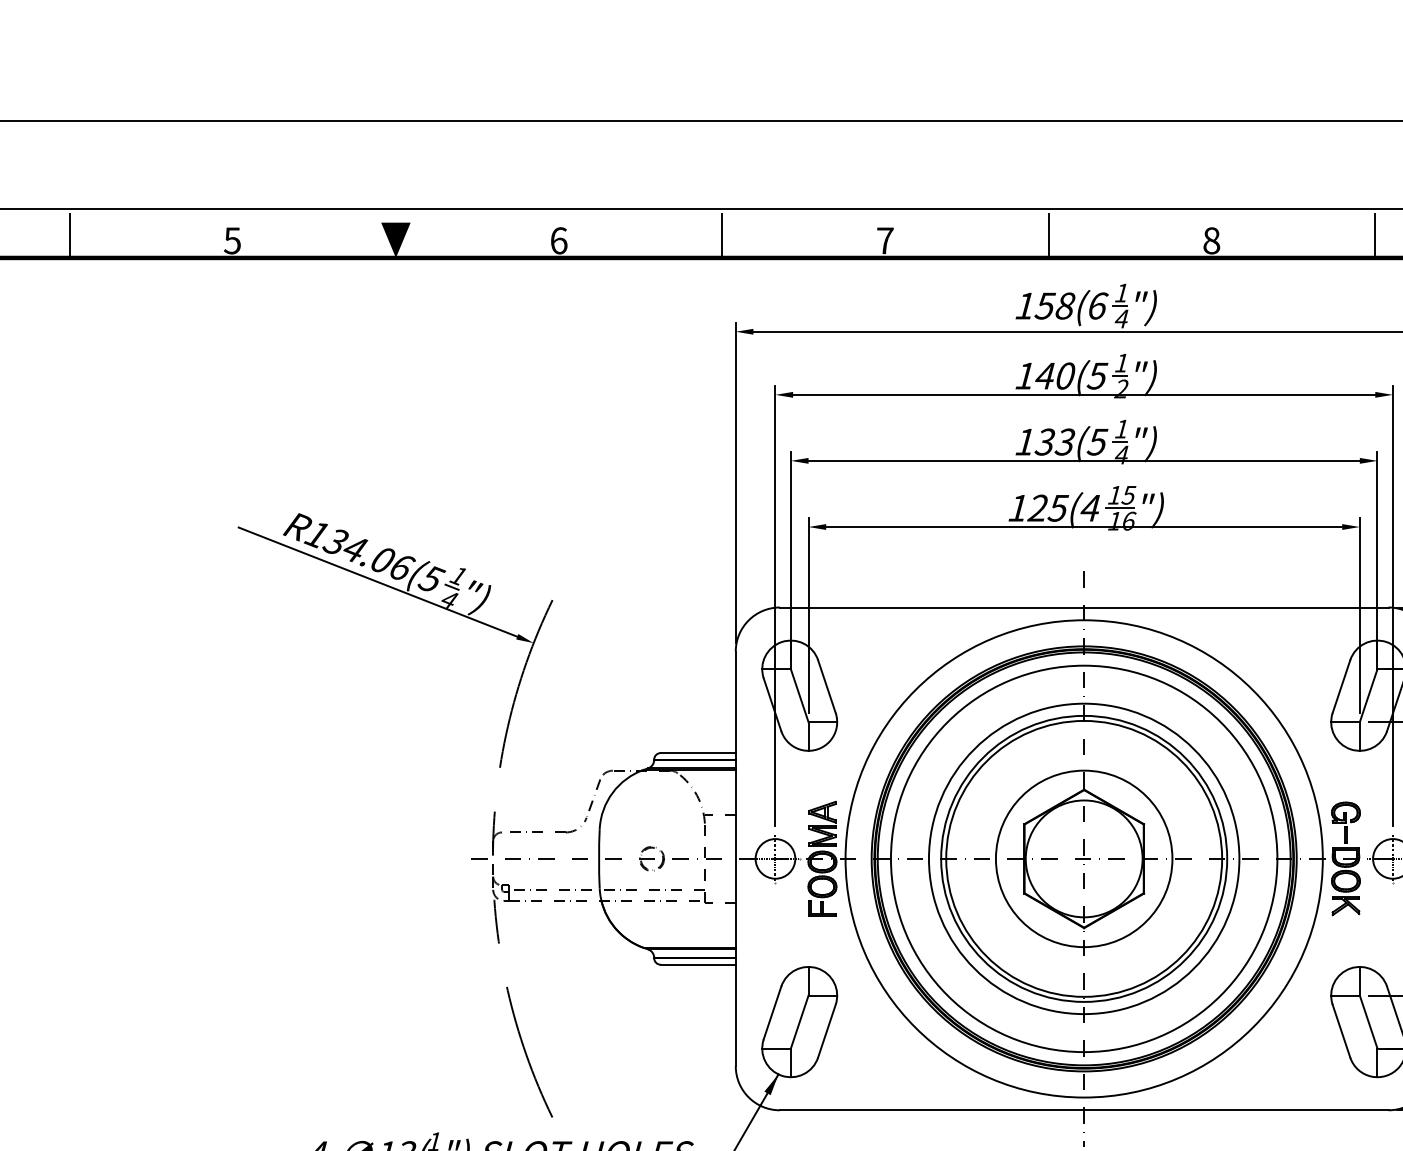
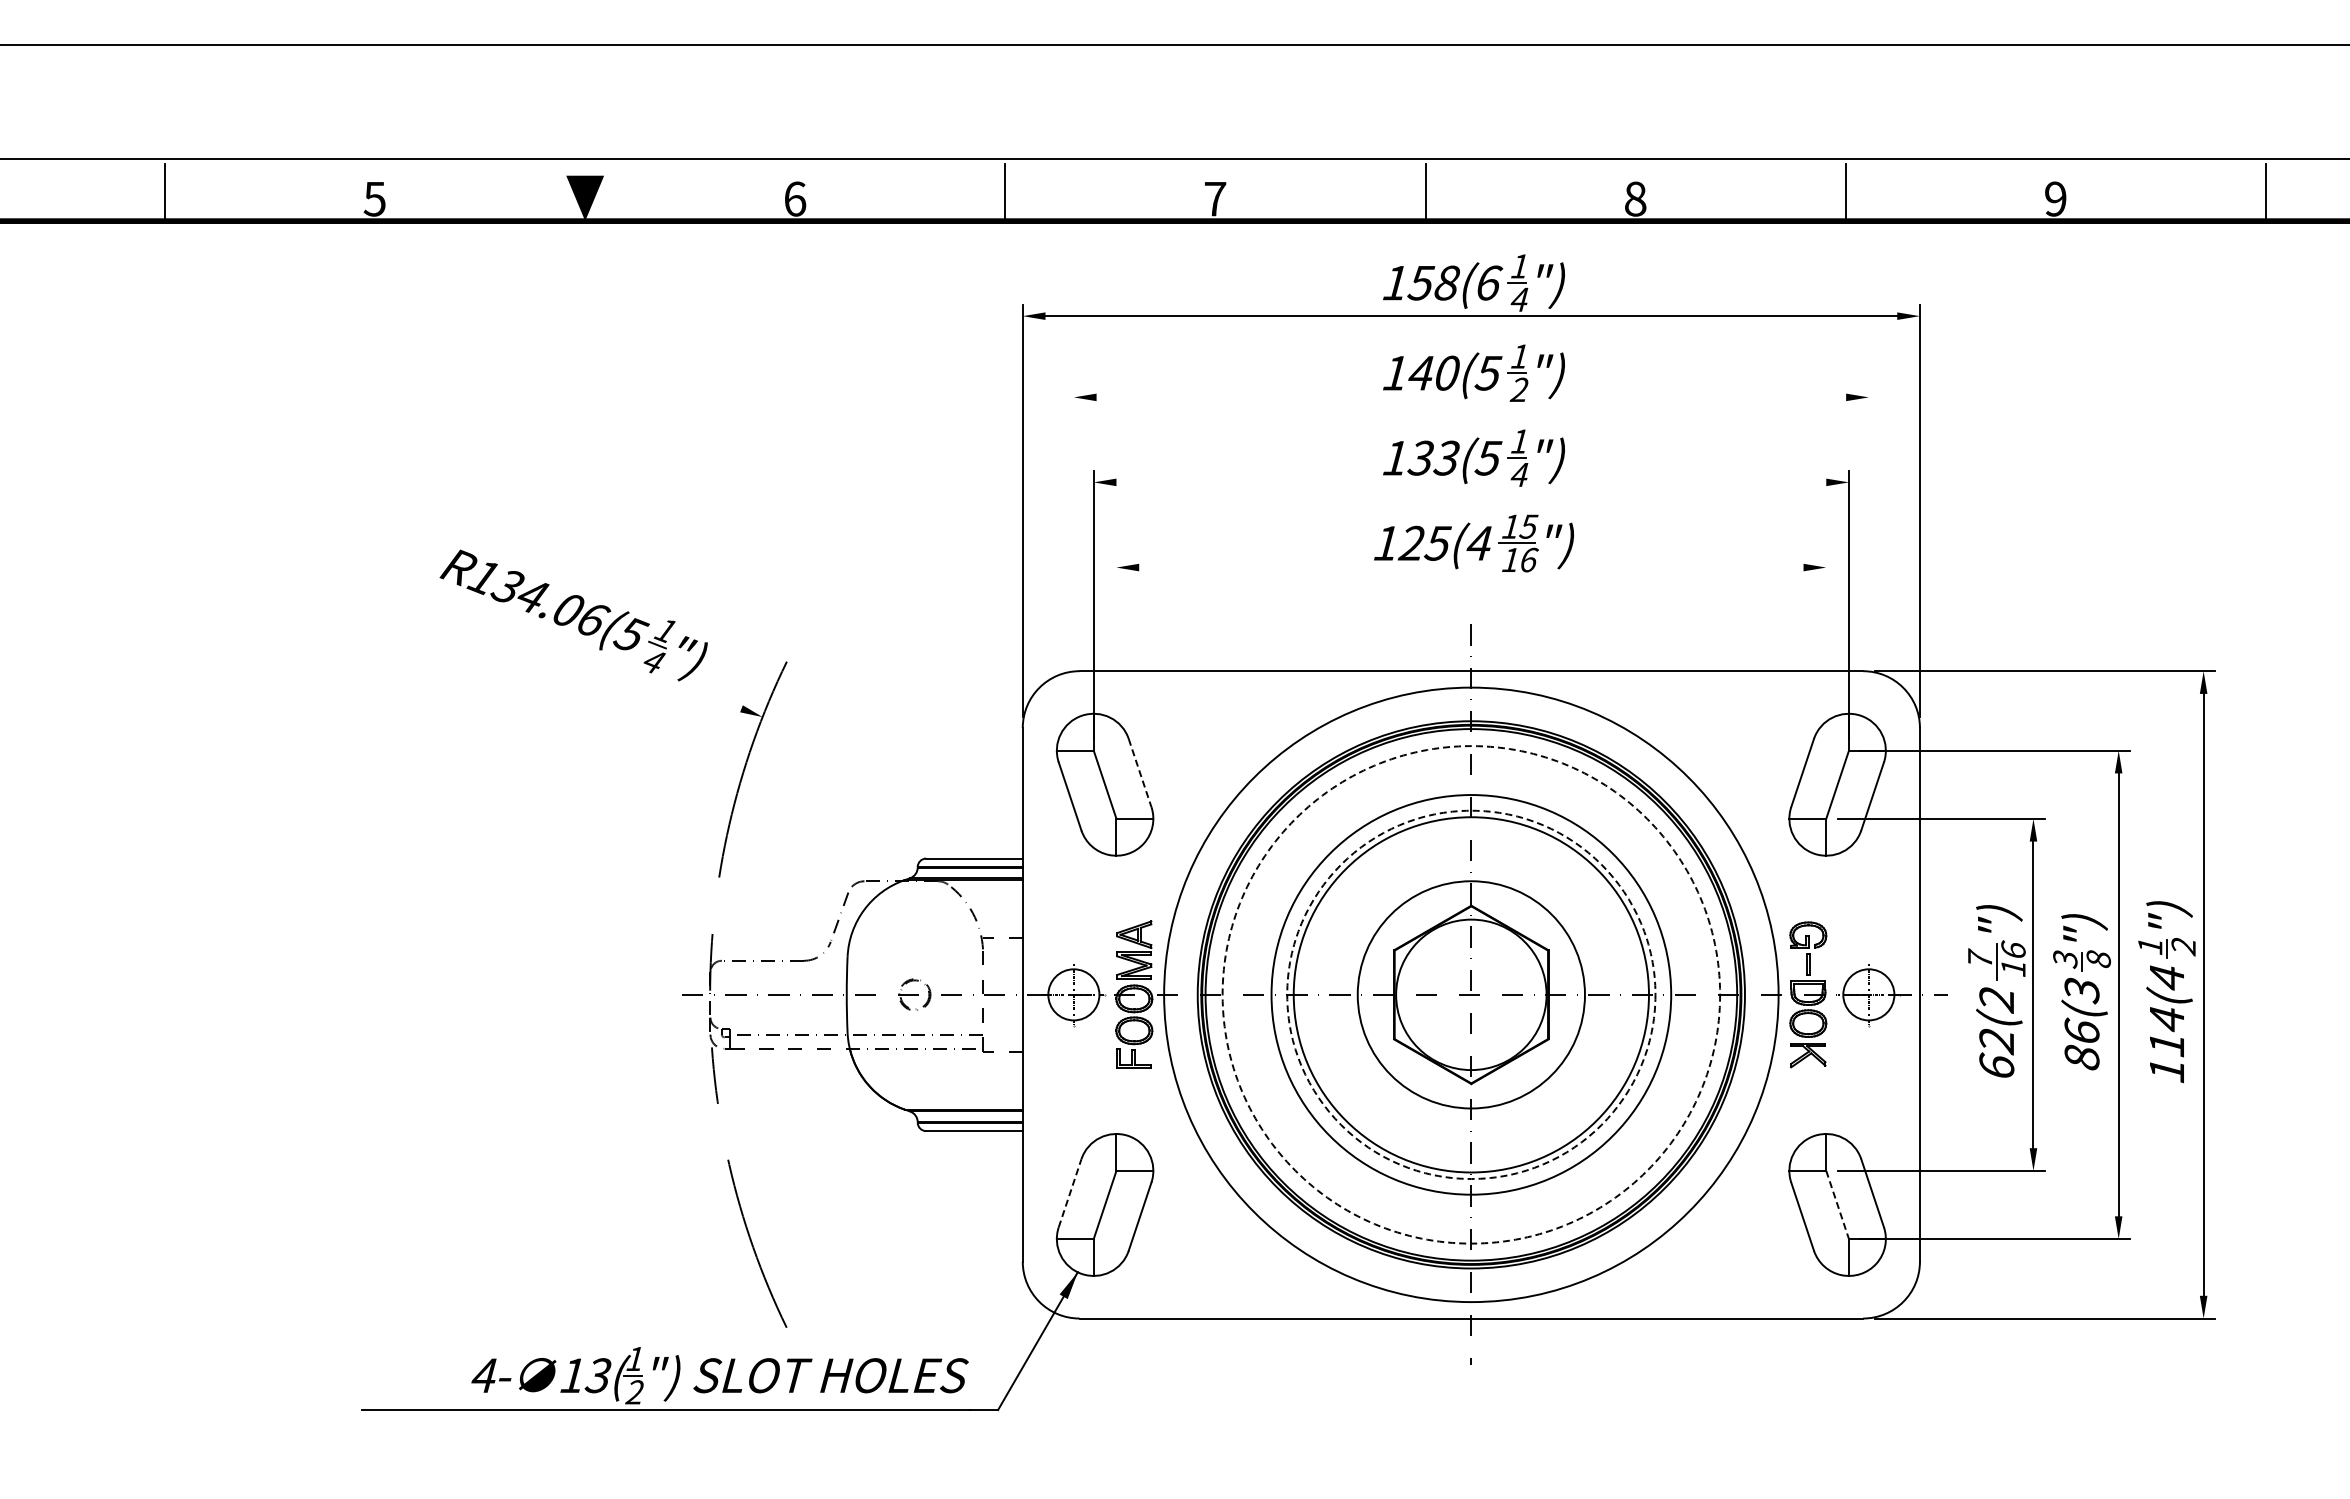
line: (1084, 394) -> (1471, 397), removed
line: (1084, 460) -> (1471, 482), removed
line: (1084, 526) -> (1471, 567), removed
line: (377, 582) -> (561, 638), removed
line: (775, 606) -> (1073, 669), removed
line: (1392, 606) -> (1868, 669), removed
line: (808, 615) -> (1116, 681), removed
line: (1360, 615) -> (1826, 681), removed
line: (827, 686) -> (1140, 773), solid -> dashed
circle: (1084, 858) -> (1471, 994), solid -> dashed
circle: (1084, 858) -> (1471, 994), solid -> dashed
line: (772, 1013) -> (1070, 1193), solid -> dashed
line: (1368, 1021) -> (1837, 1204), solid -> dashed

